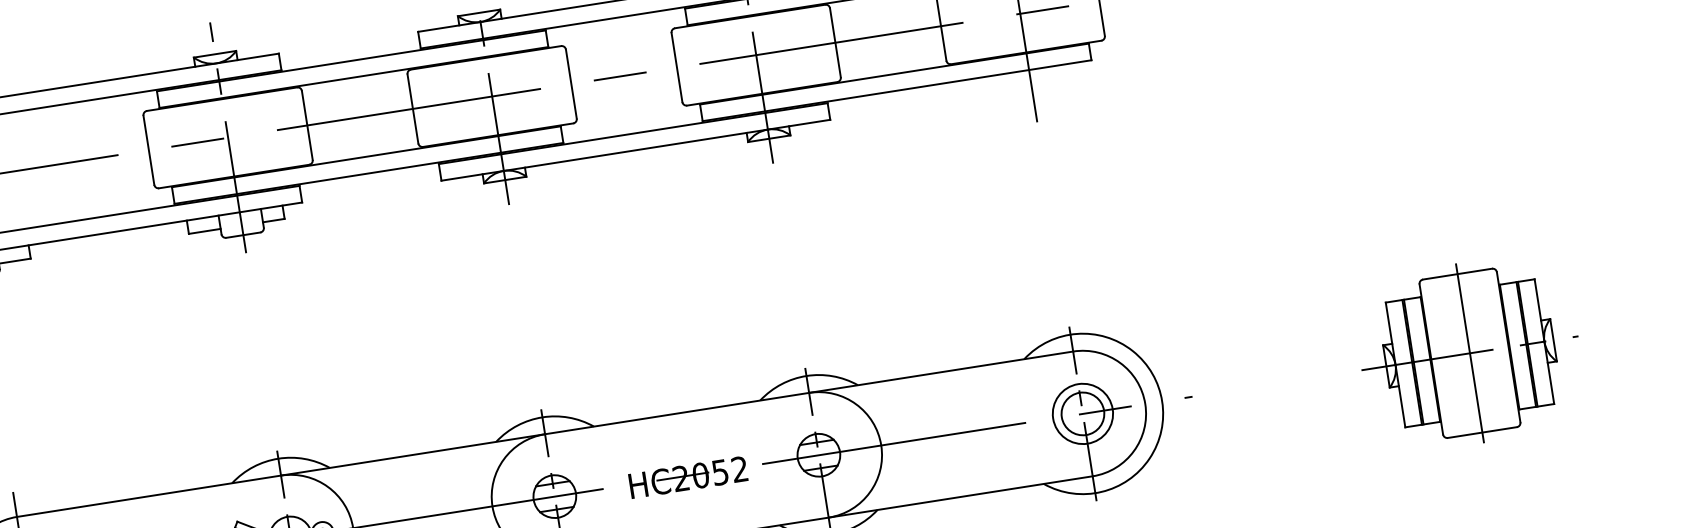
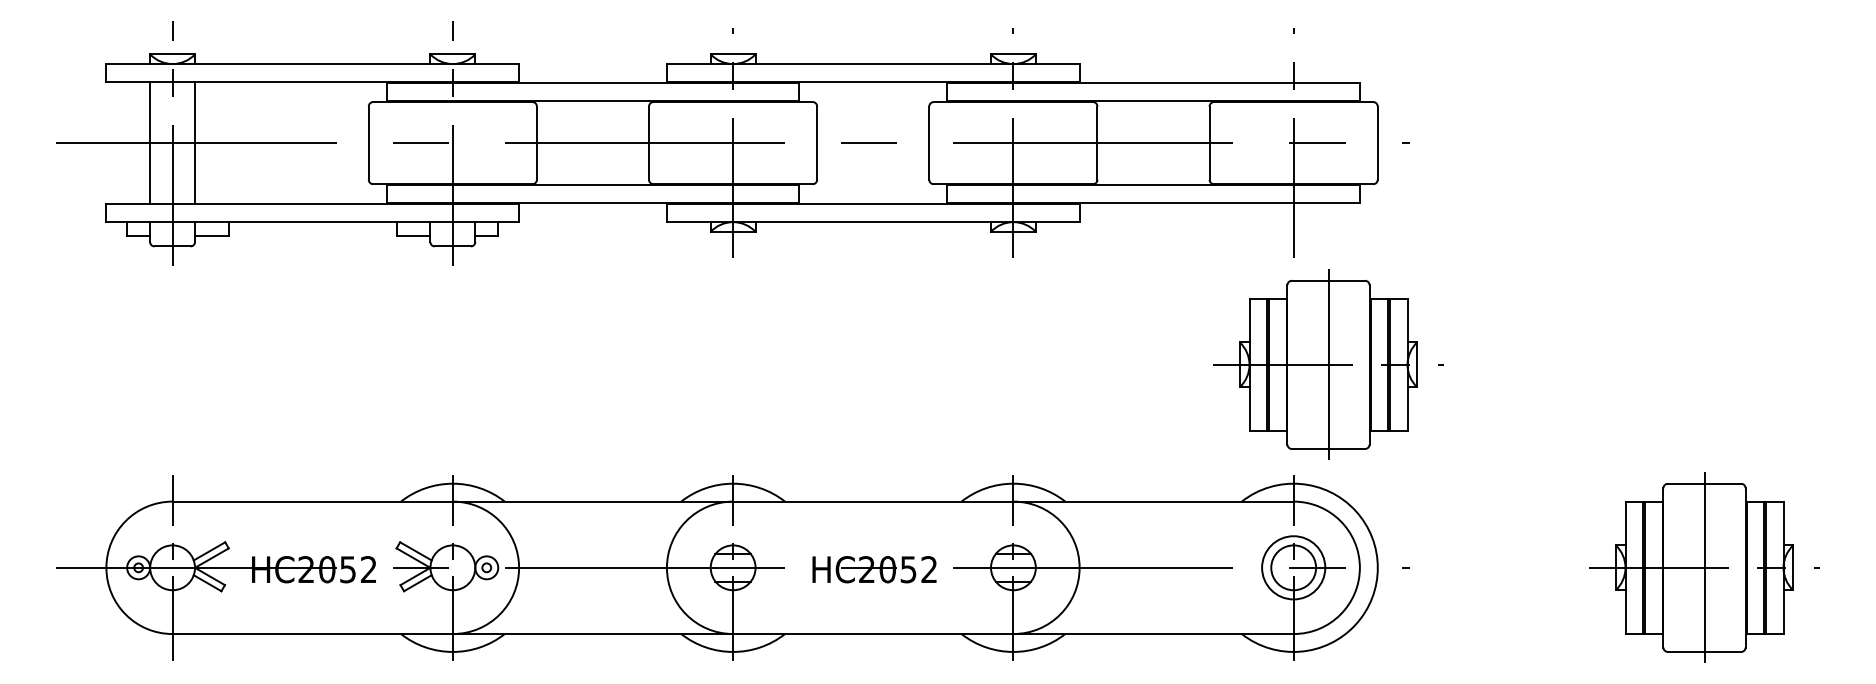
part: (1085, 217) -> (1328, 364), added

